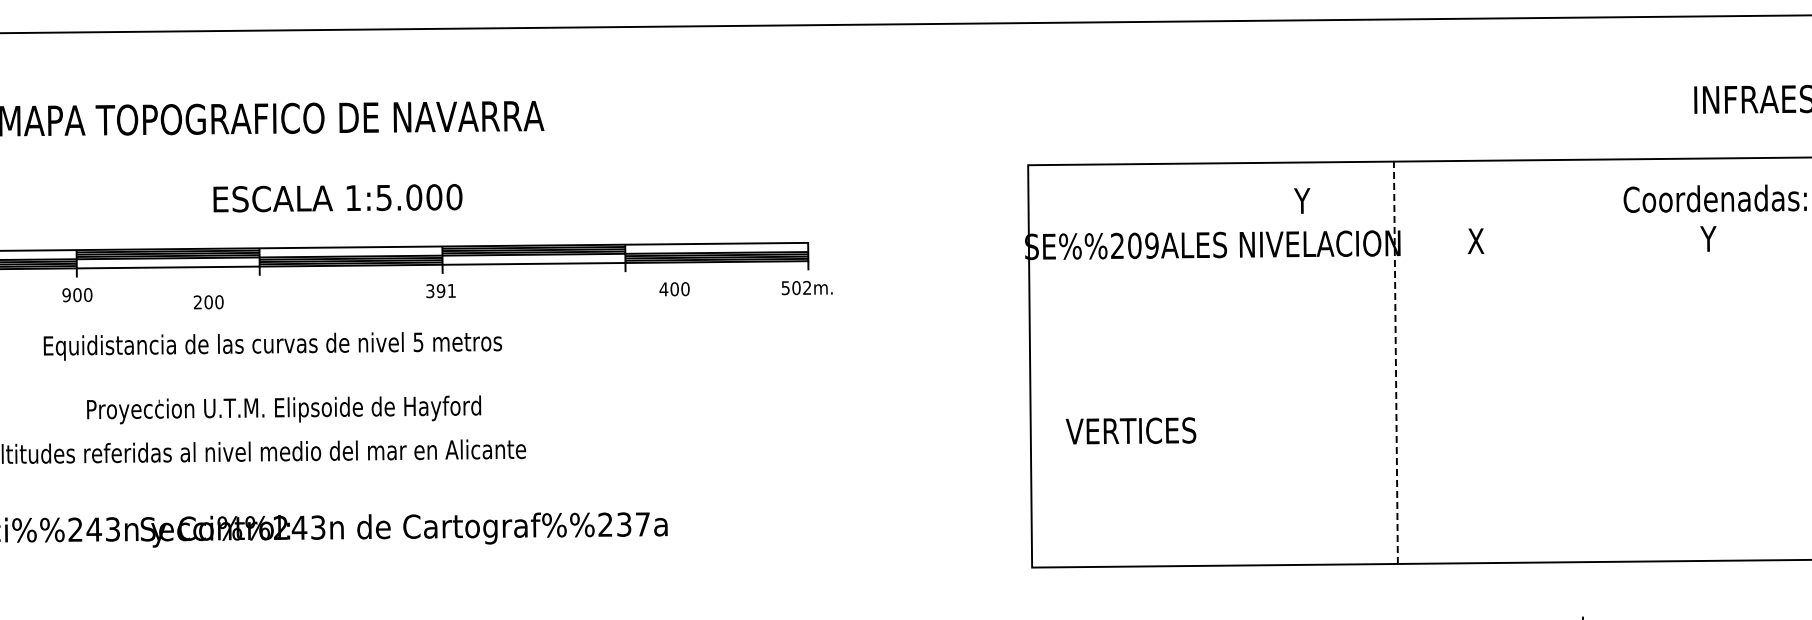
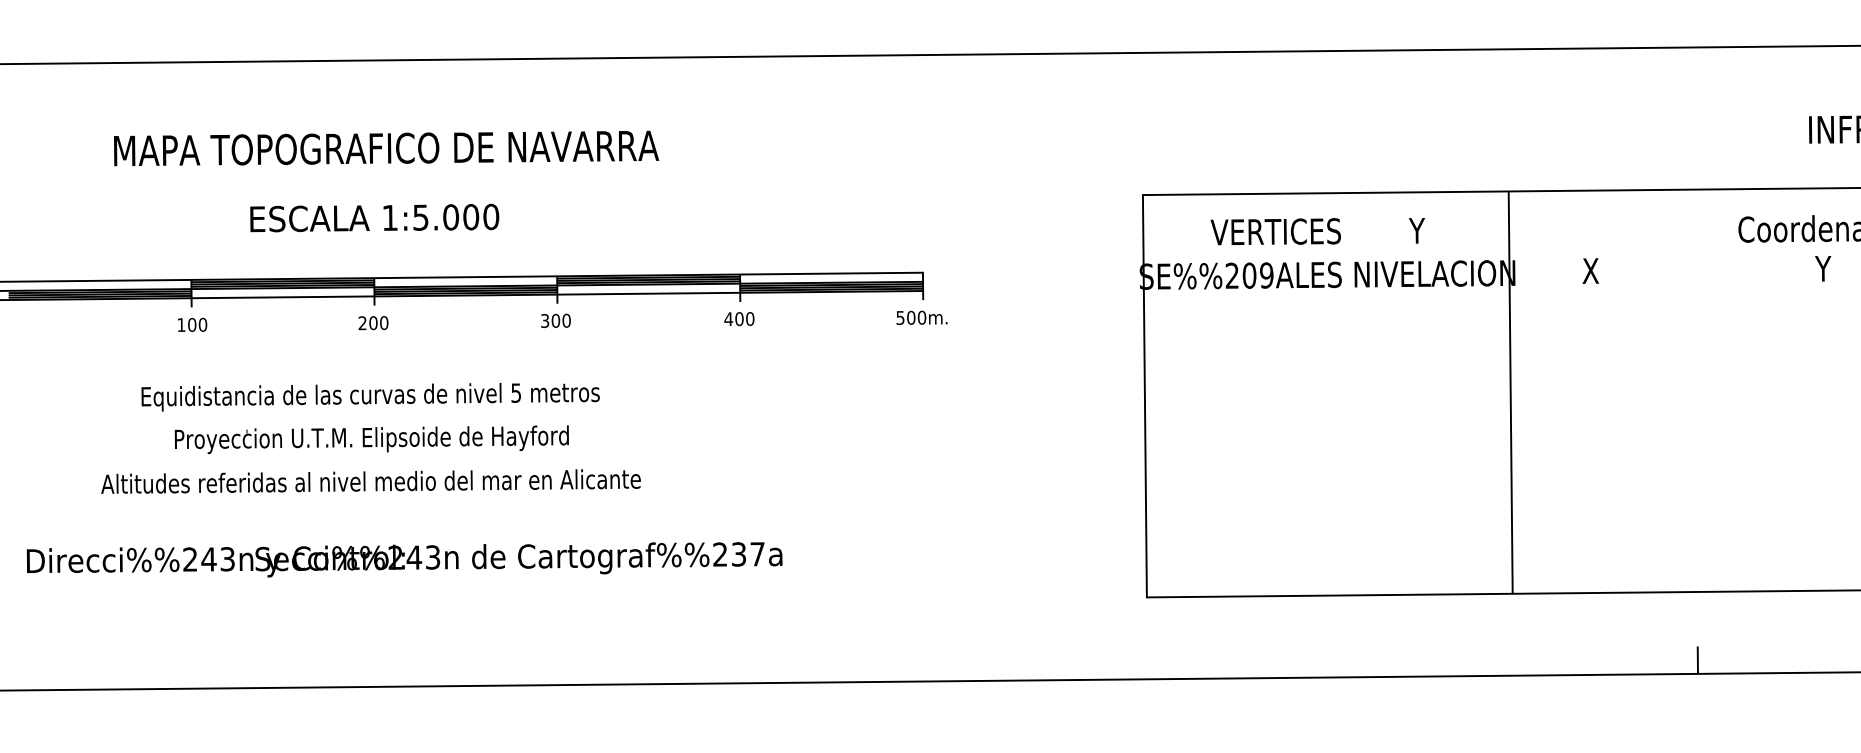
text: (337, 197) -> (374, 217), moved
text: (806, 287) -> (921, 317), 502m. -> 500m.
text: (674, 289) -> (739, 319), moved
text: (445, 290) -> (560, 320), 391 -> 300
text: (66, 295) -> (181, 325), 900 -> 100
text: (208, 302) -> (373, 323), moved
text: (272, 346) -> (370, 397), moved
line: (1395, 362) -> (1510, 392), dashed -> solid
text: (283, 409) -> (371, 439), moved
text: (1130, 430) -> (1275, 231), moved

